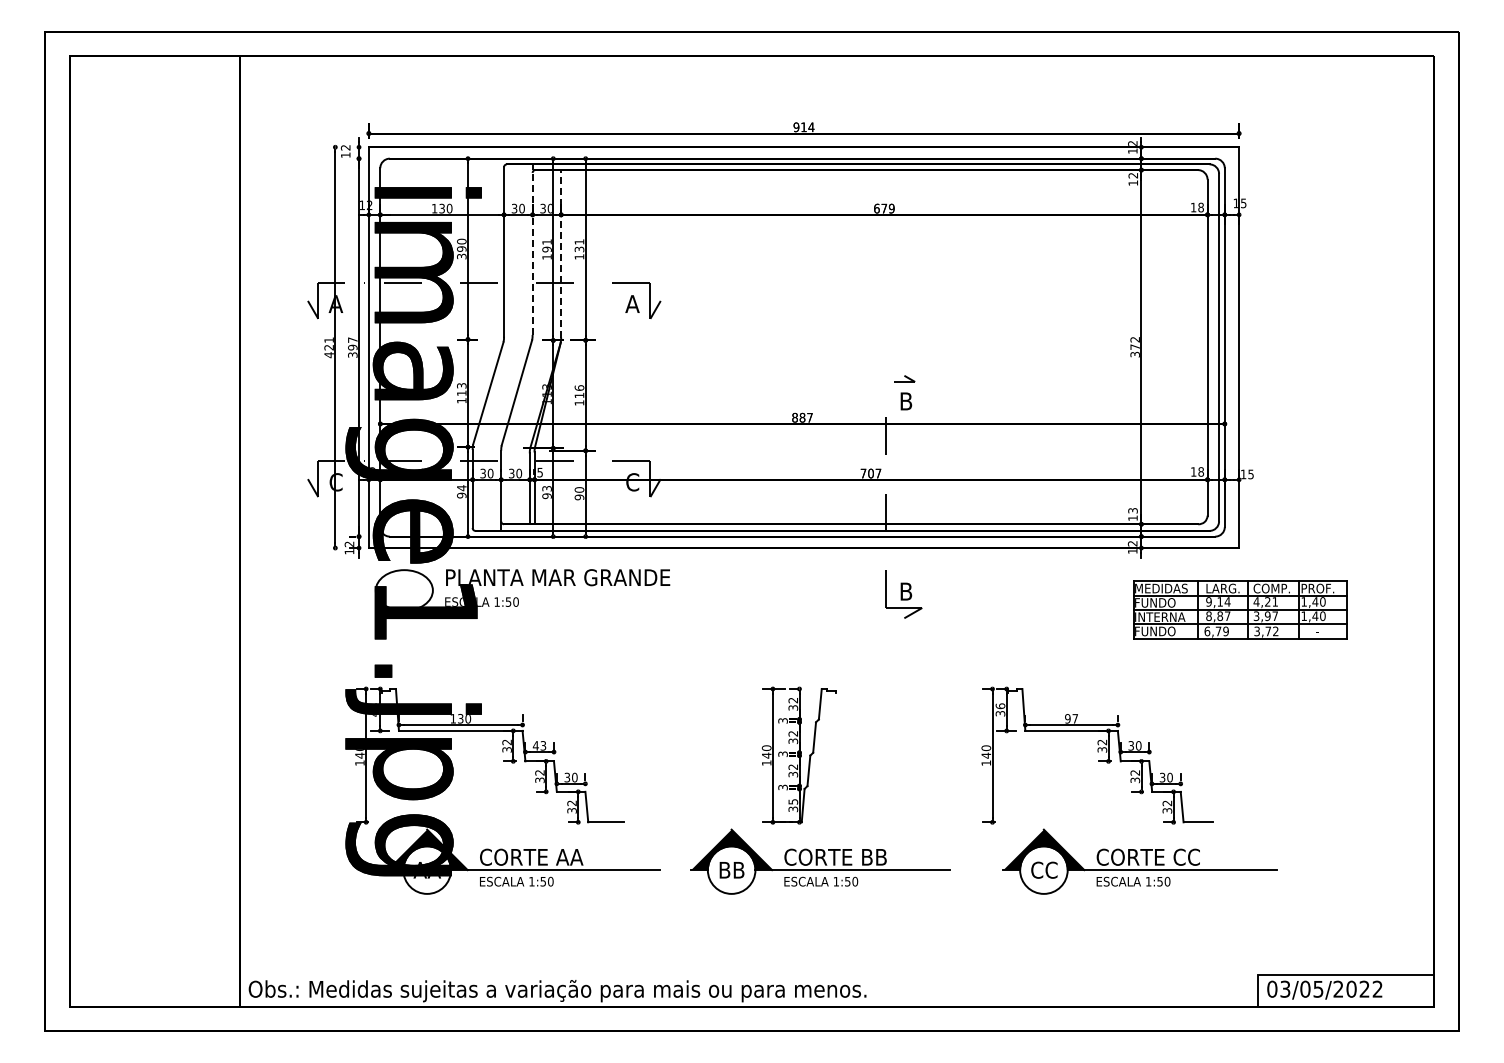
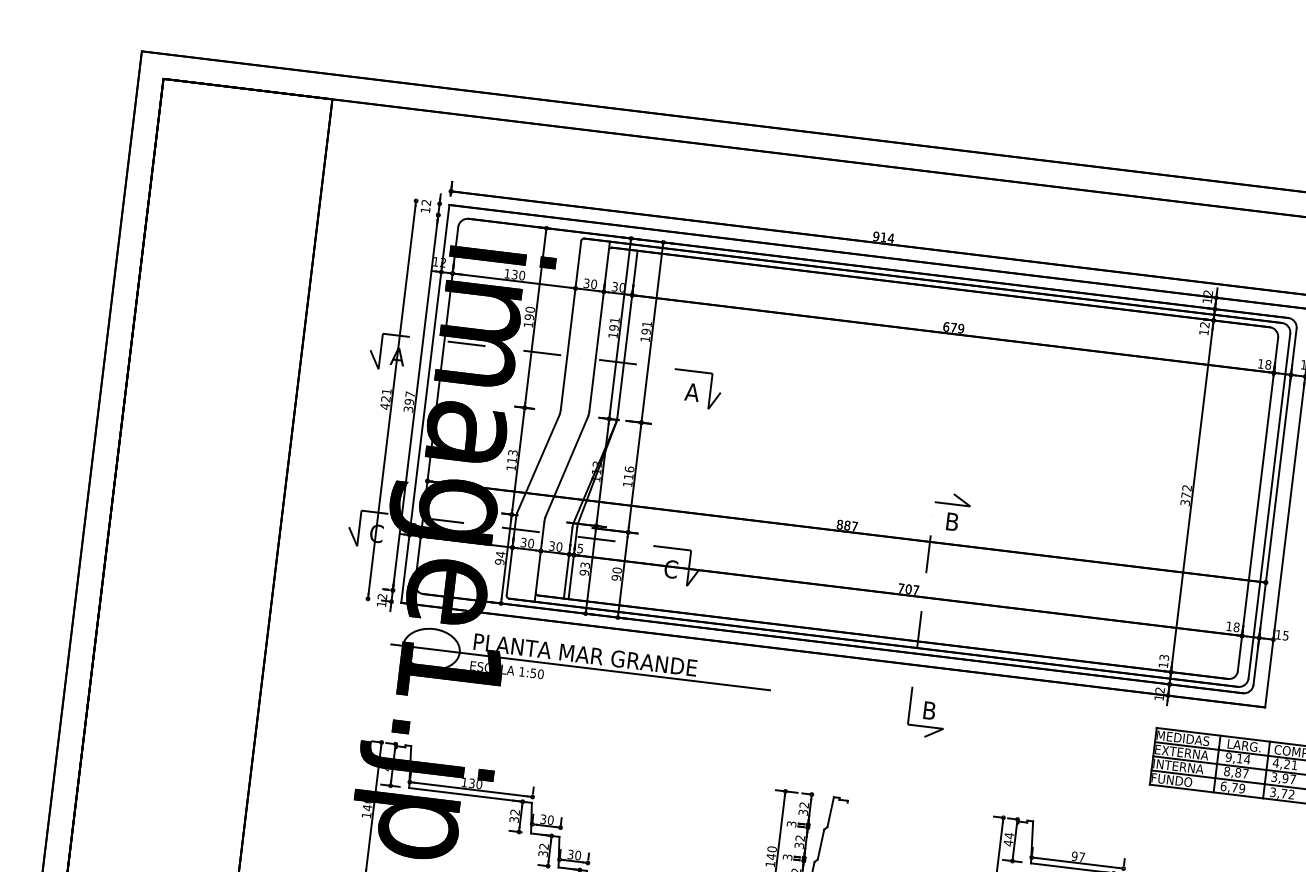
line: (532, 249) -> (599, 326), dashed -> solid
text: (579, 249) -> (646, 331), 131 -> 191
line: (561, 253) -> (627, 333), dashed -> solid
text: (461, 256) -> (528, 324), 390 -> 190
part: (904, 378) -> (953, 498), size x1.67
line: (554, 590) -> (580, 667), added
text: (1162, 602) -> (1182, 752), FUNDO -> EXTERNA
text: (1000, 709) -> (1008, 839), 36 -> 44
text: (539, 745) -> (546, 819), 43 -> 30

